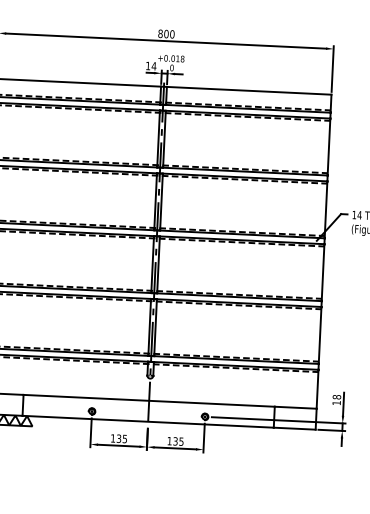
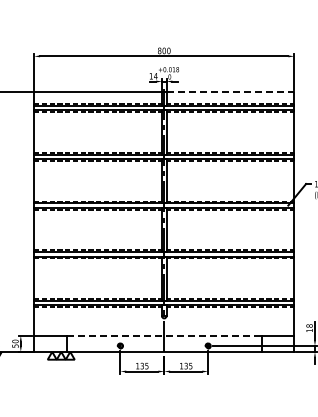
line: (249, 90) -> (230, 91), solid -> dashed
line: (149, 400) -> (164, 335), solid -> dashed

